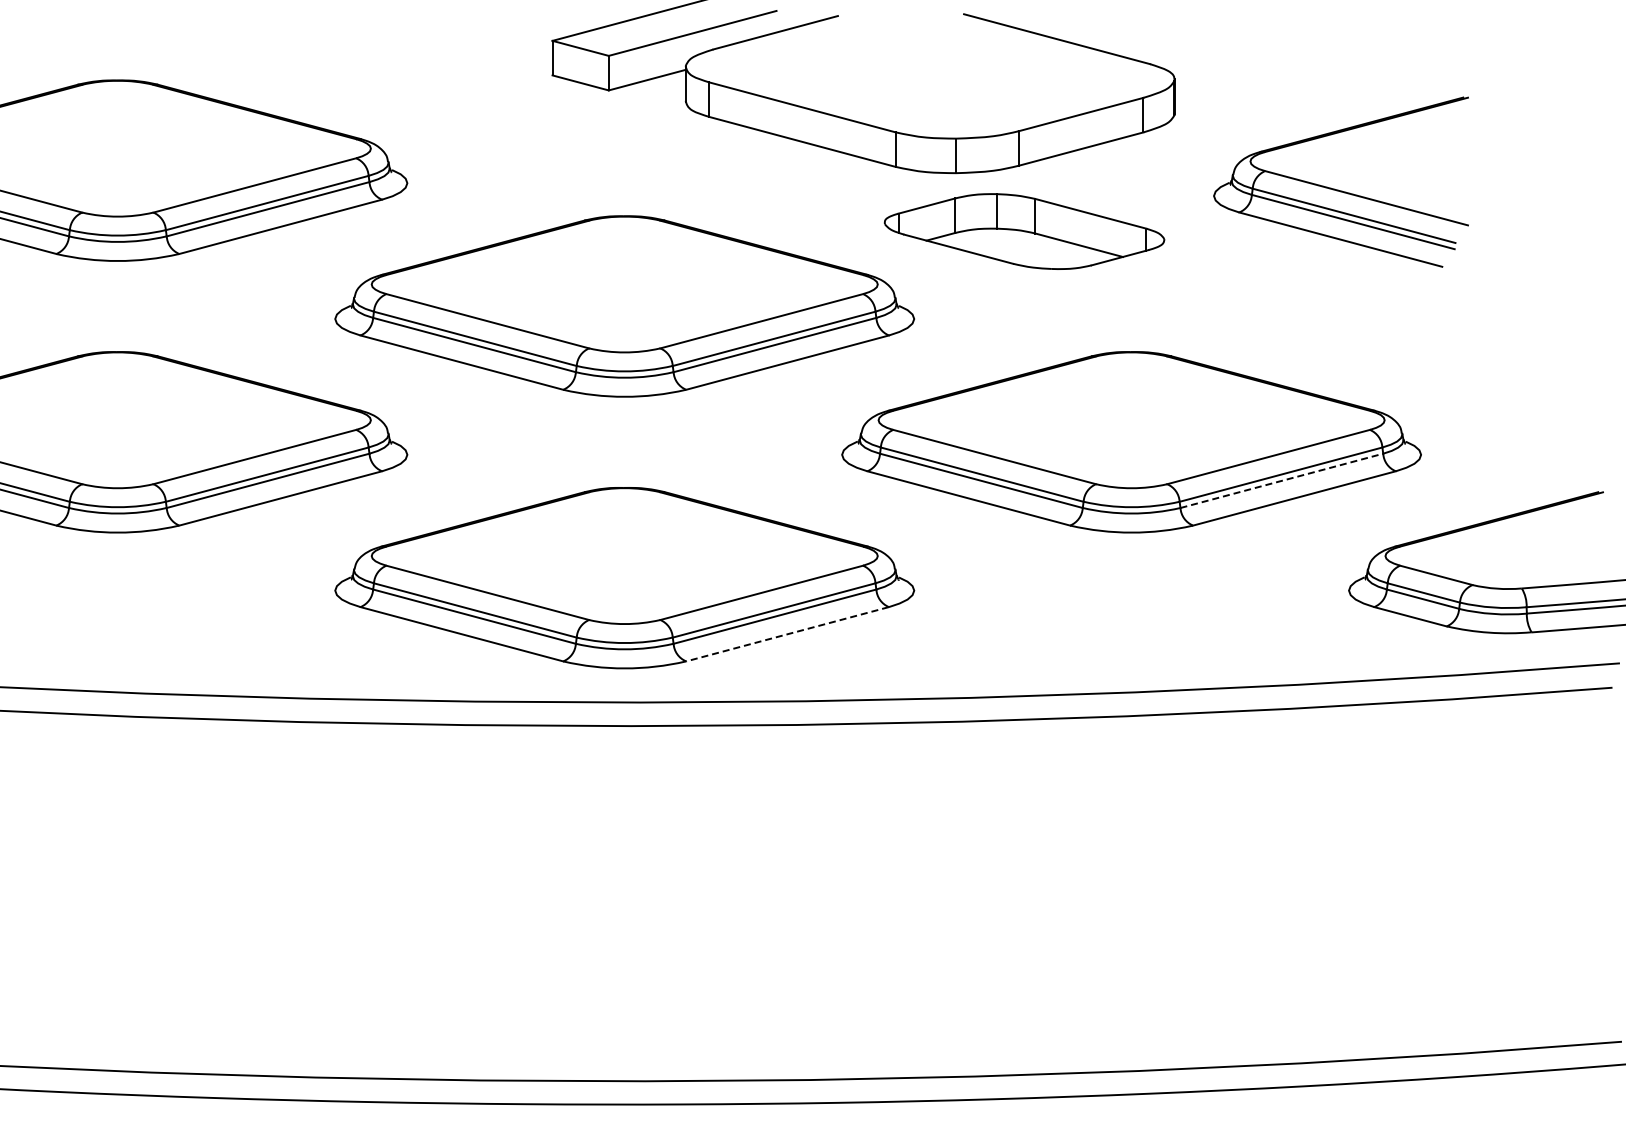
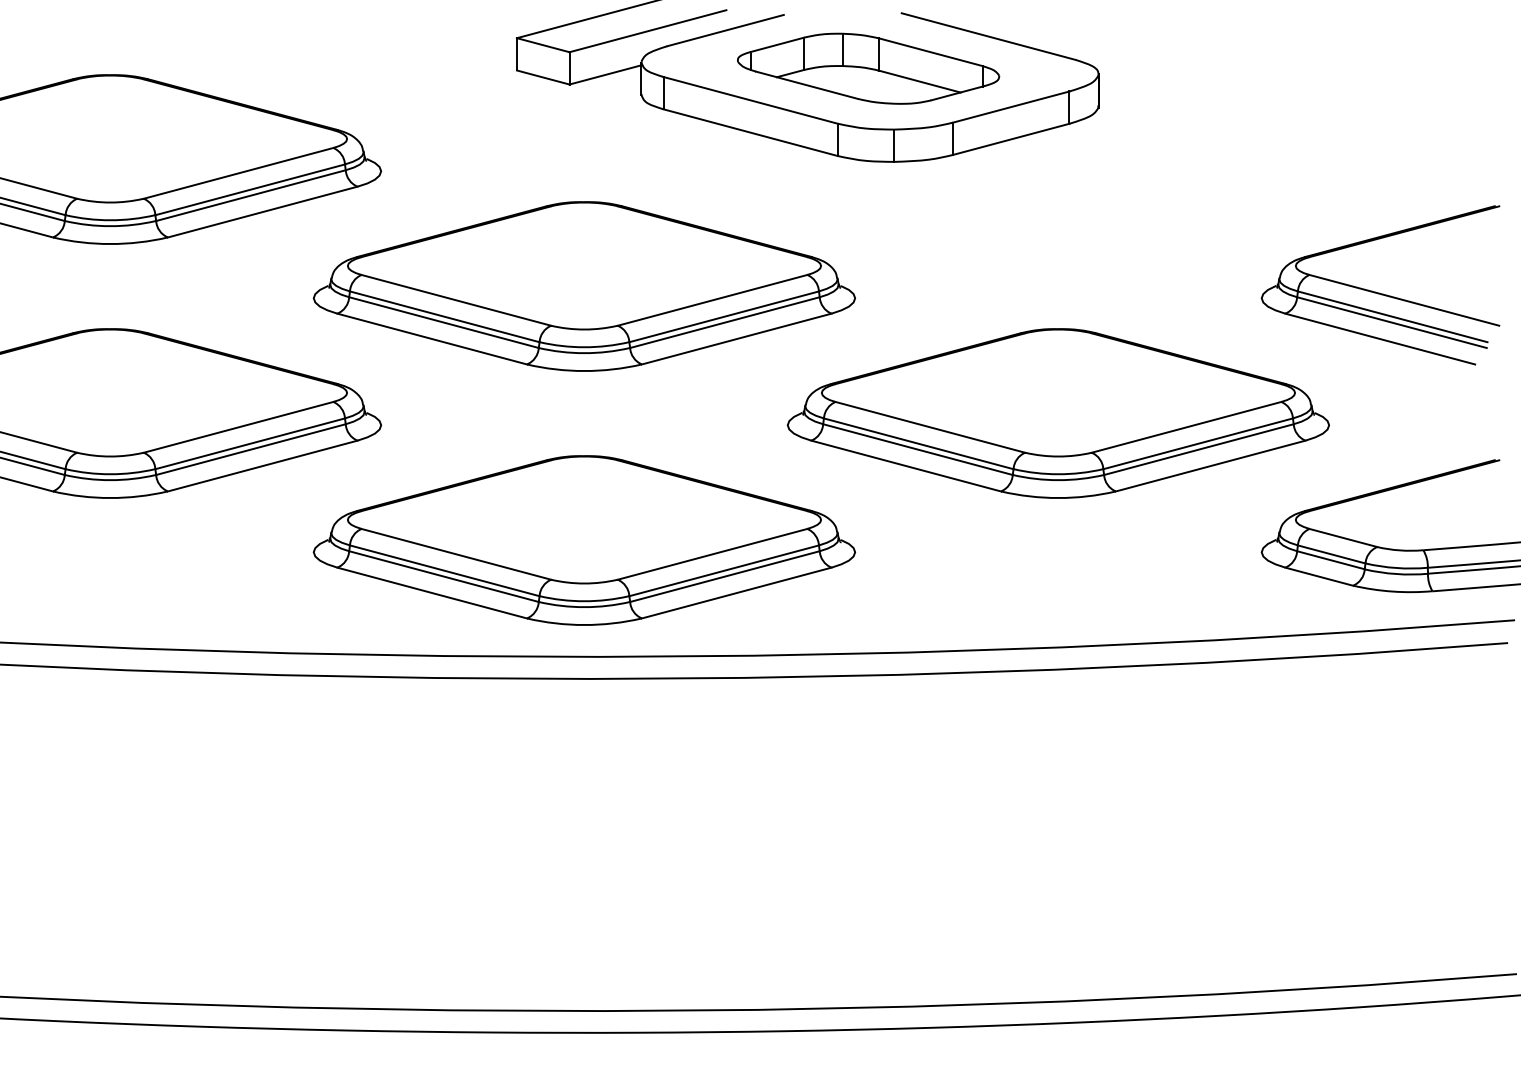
part: (1338, 189) -> (1378, 292), moved
part: (1024, 231) -> (868, 68), moved
line: (1281, 480) -> (1198, 449), dashed -> solid
line: (787, 634) -> (736, 593), dashed -> solid

